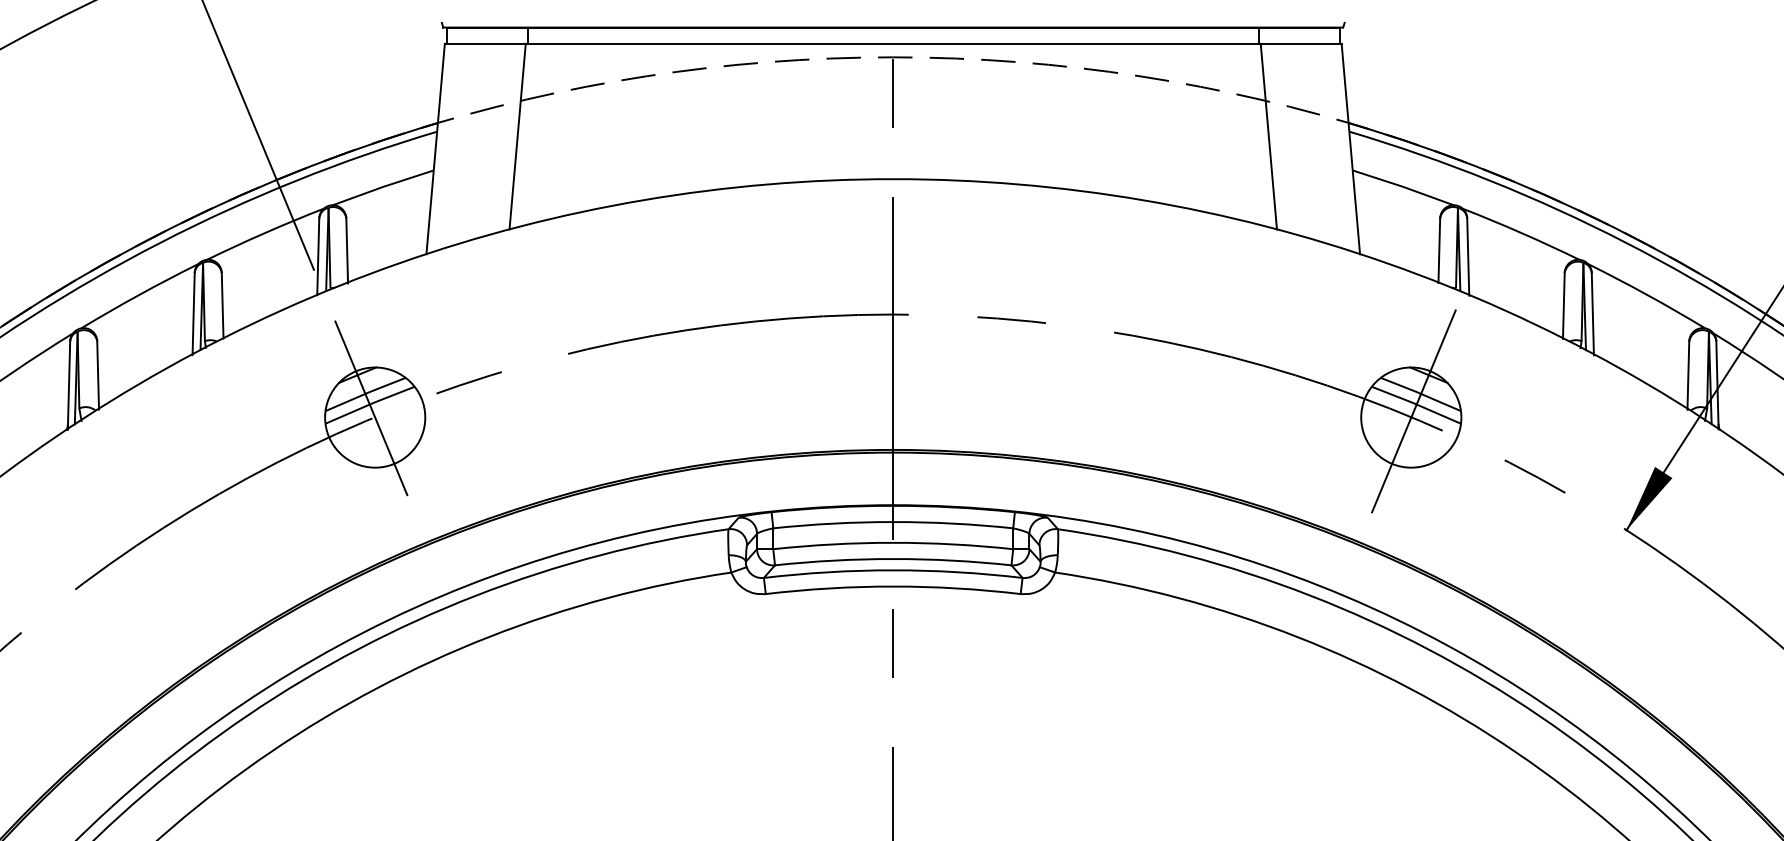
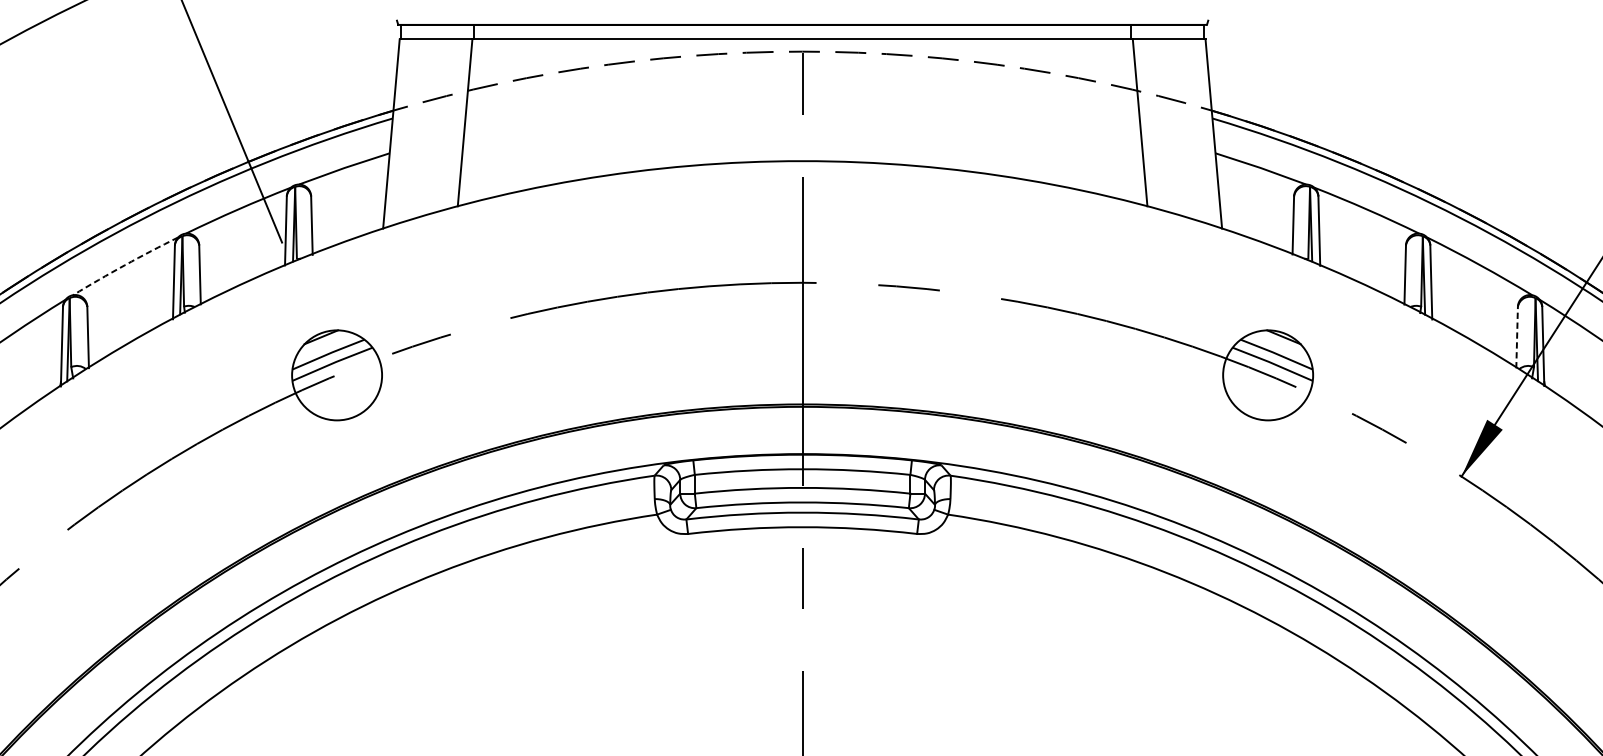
arc: (139, 295) -> (125, 265), solid -> dashed
line: (1688, 375) -> (1517, 337), solid -> dashed
line: (371, 408) -> (333, 367), removed
line: (1413, 411) -> (1270, 369), removed

